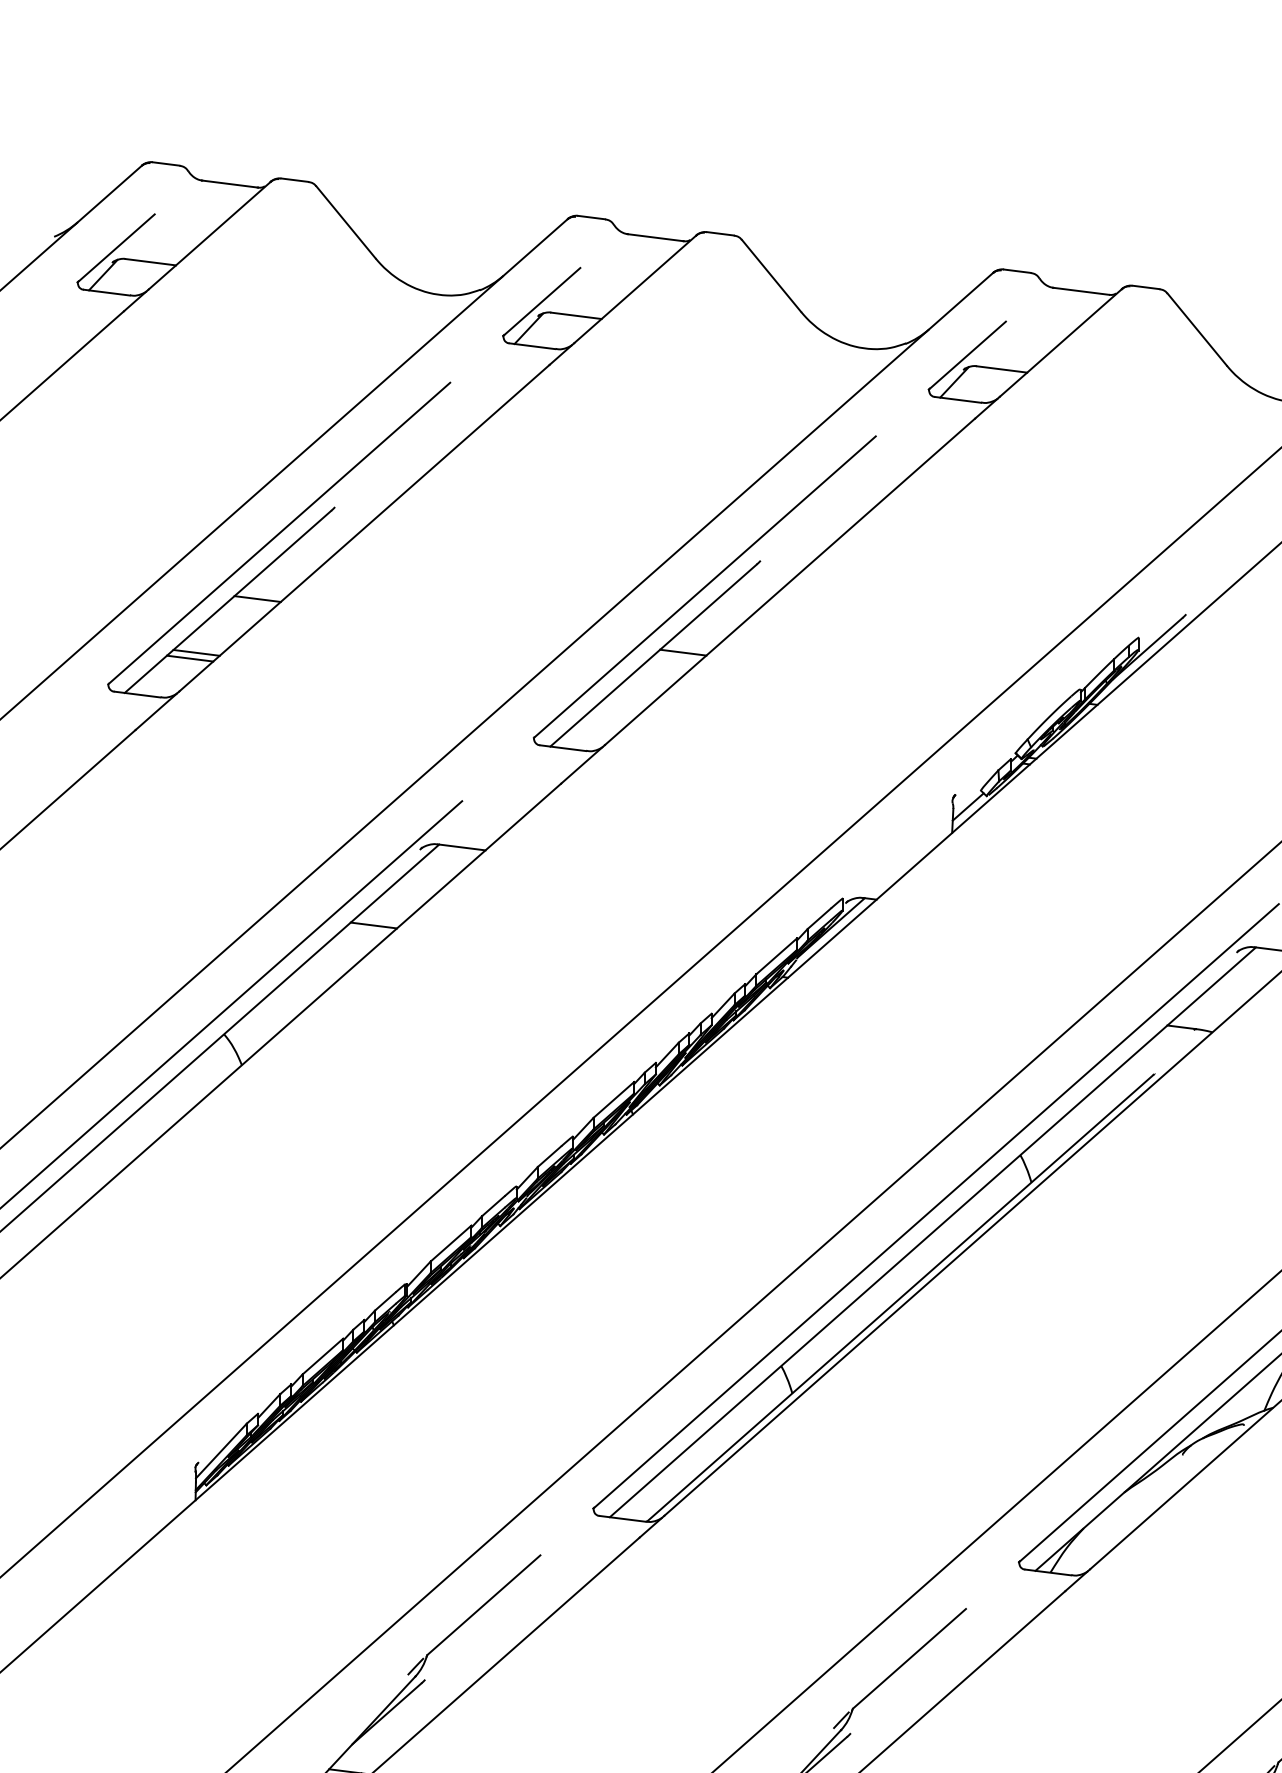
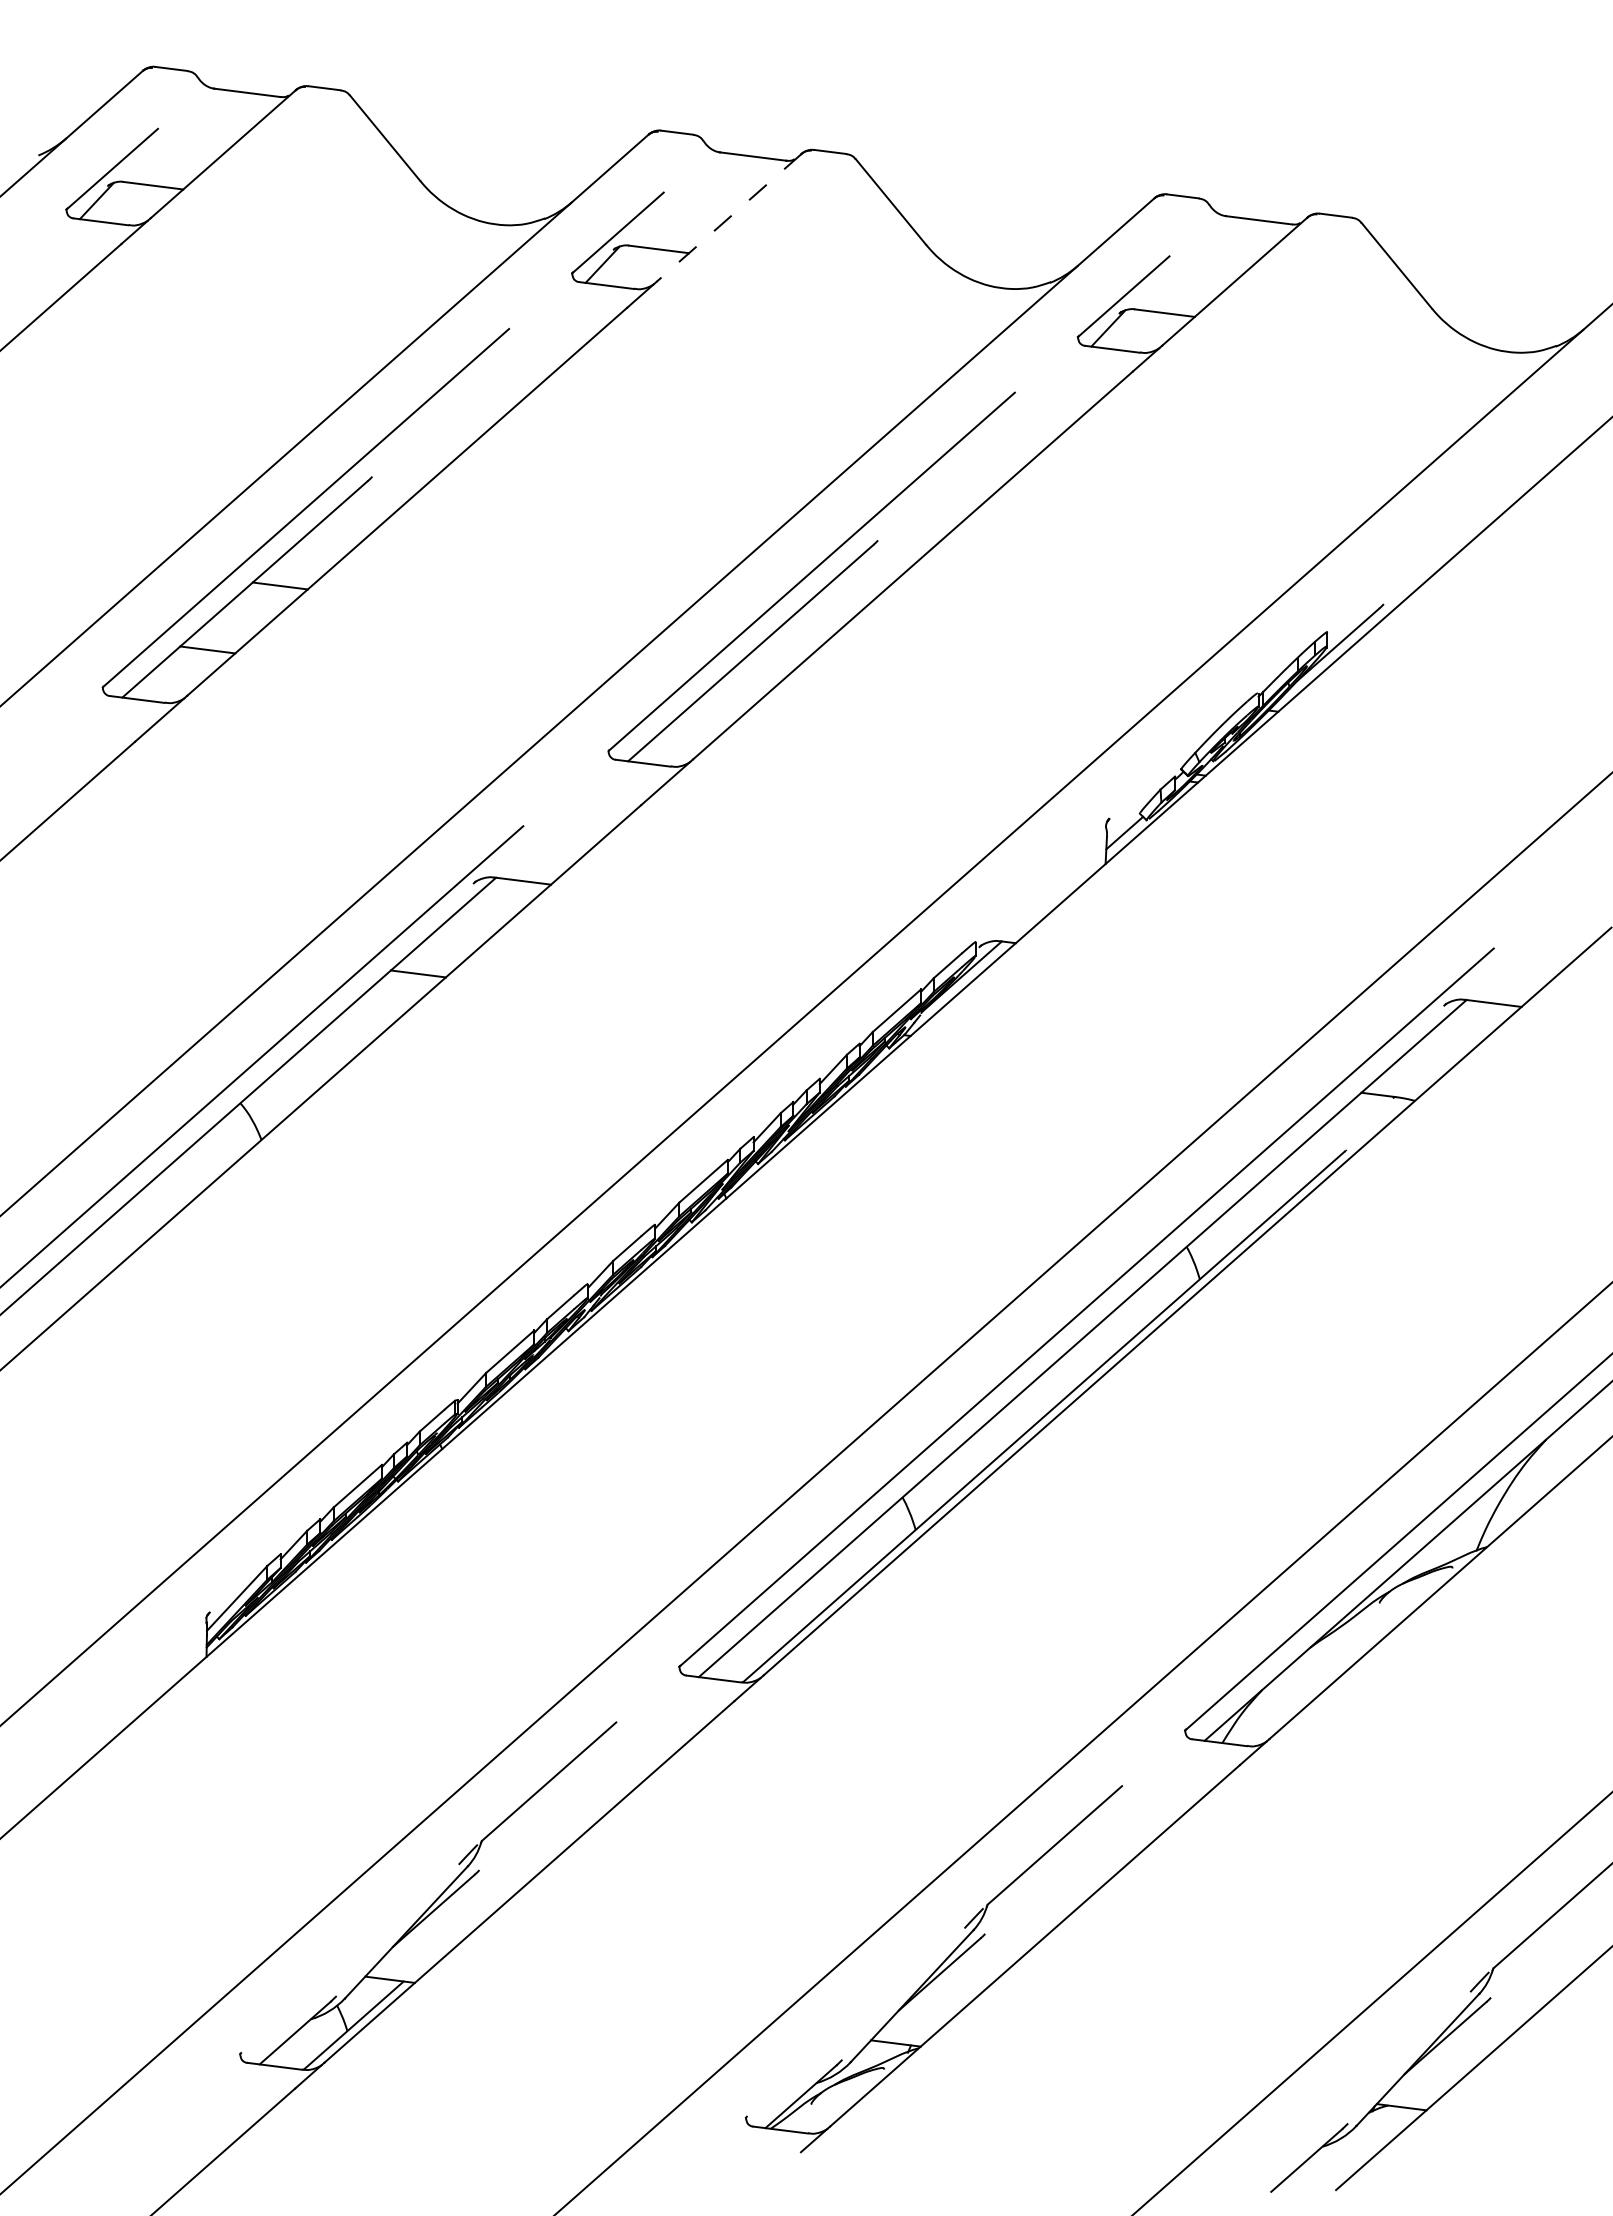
line: (635, 288) -> (729, 217), solid -> dashed
line: (682, 652) -> (785, 649), removed
line: (189, 658) -> (199, 656), removed

